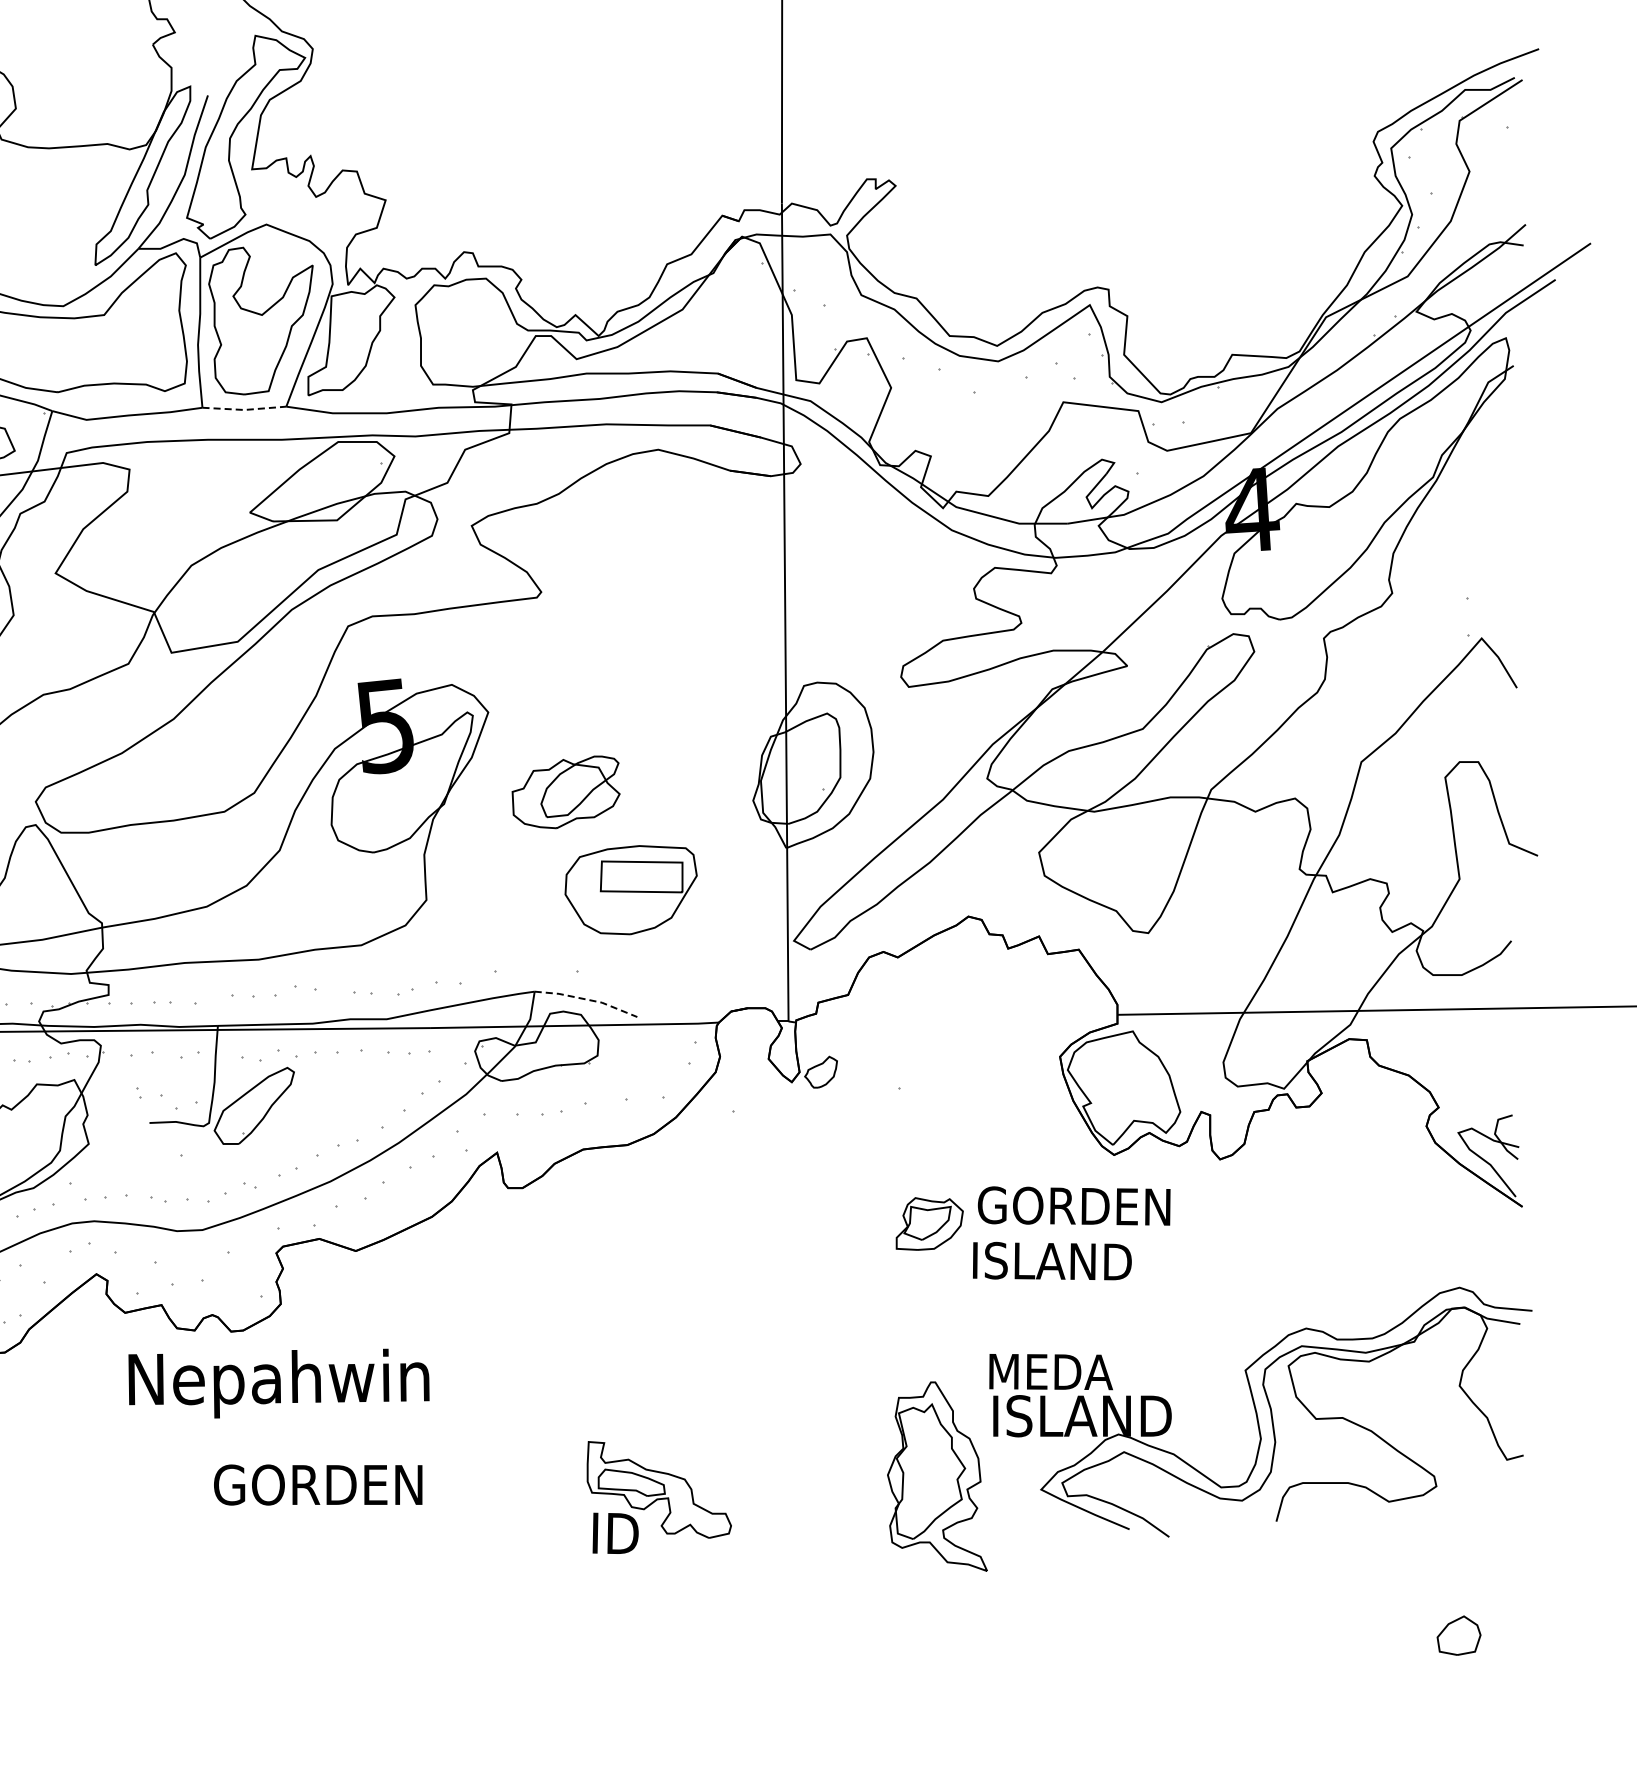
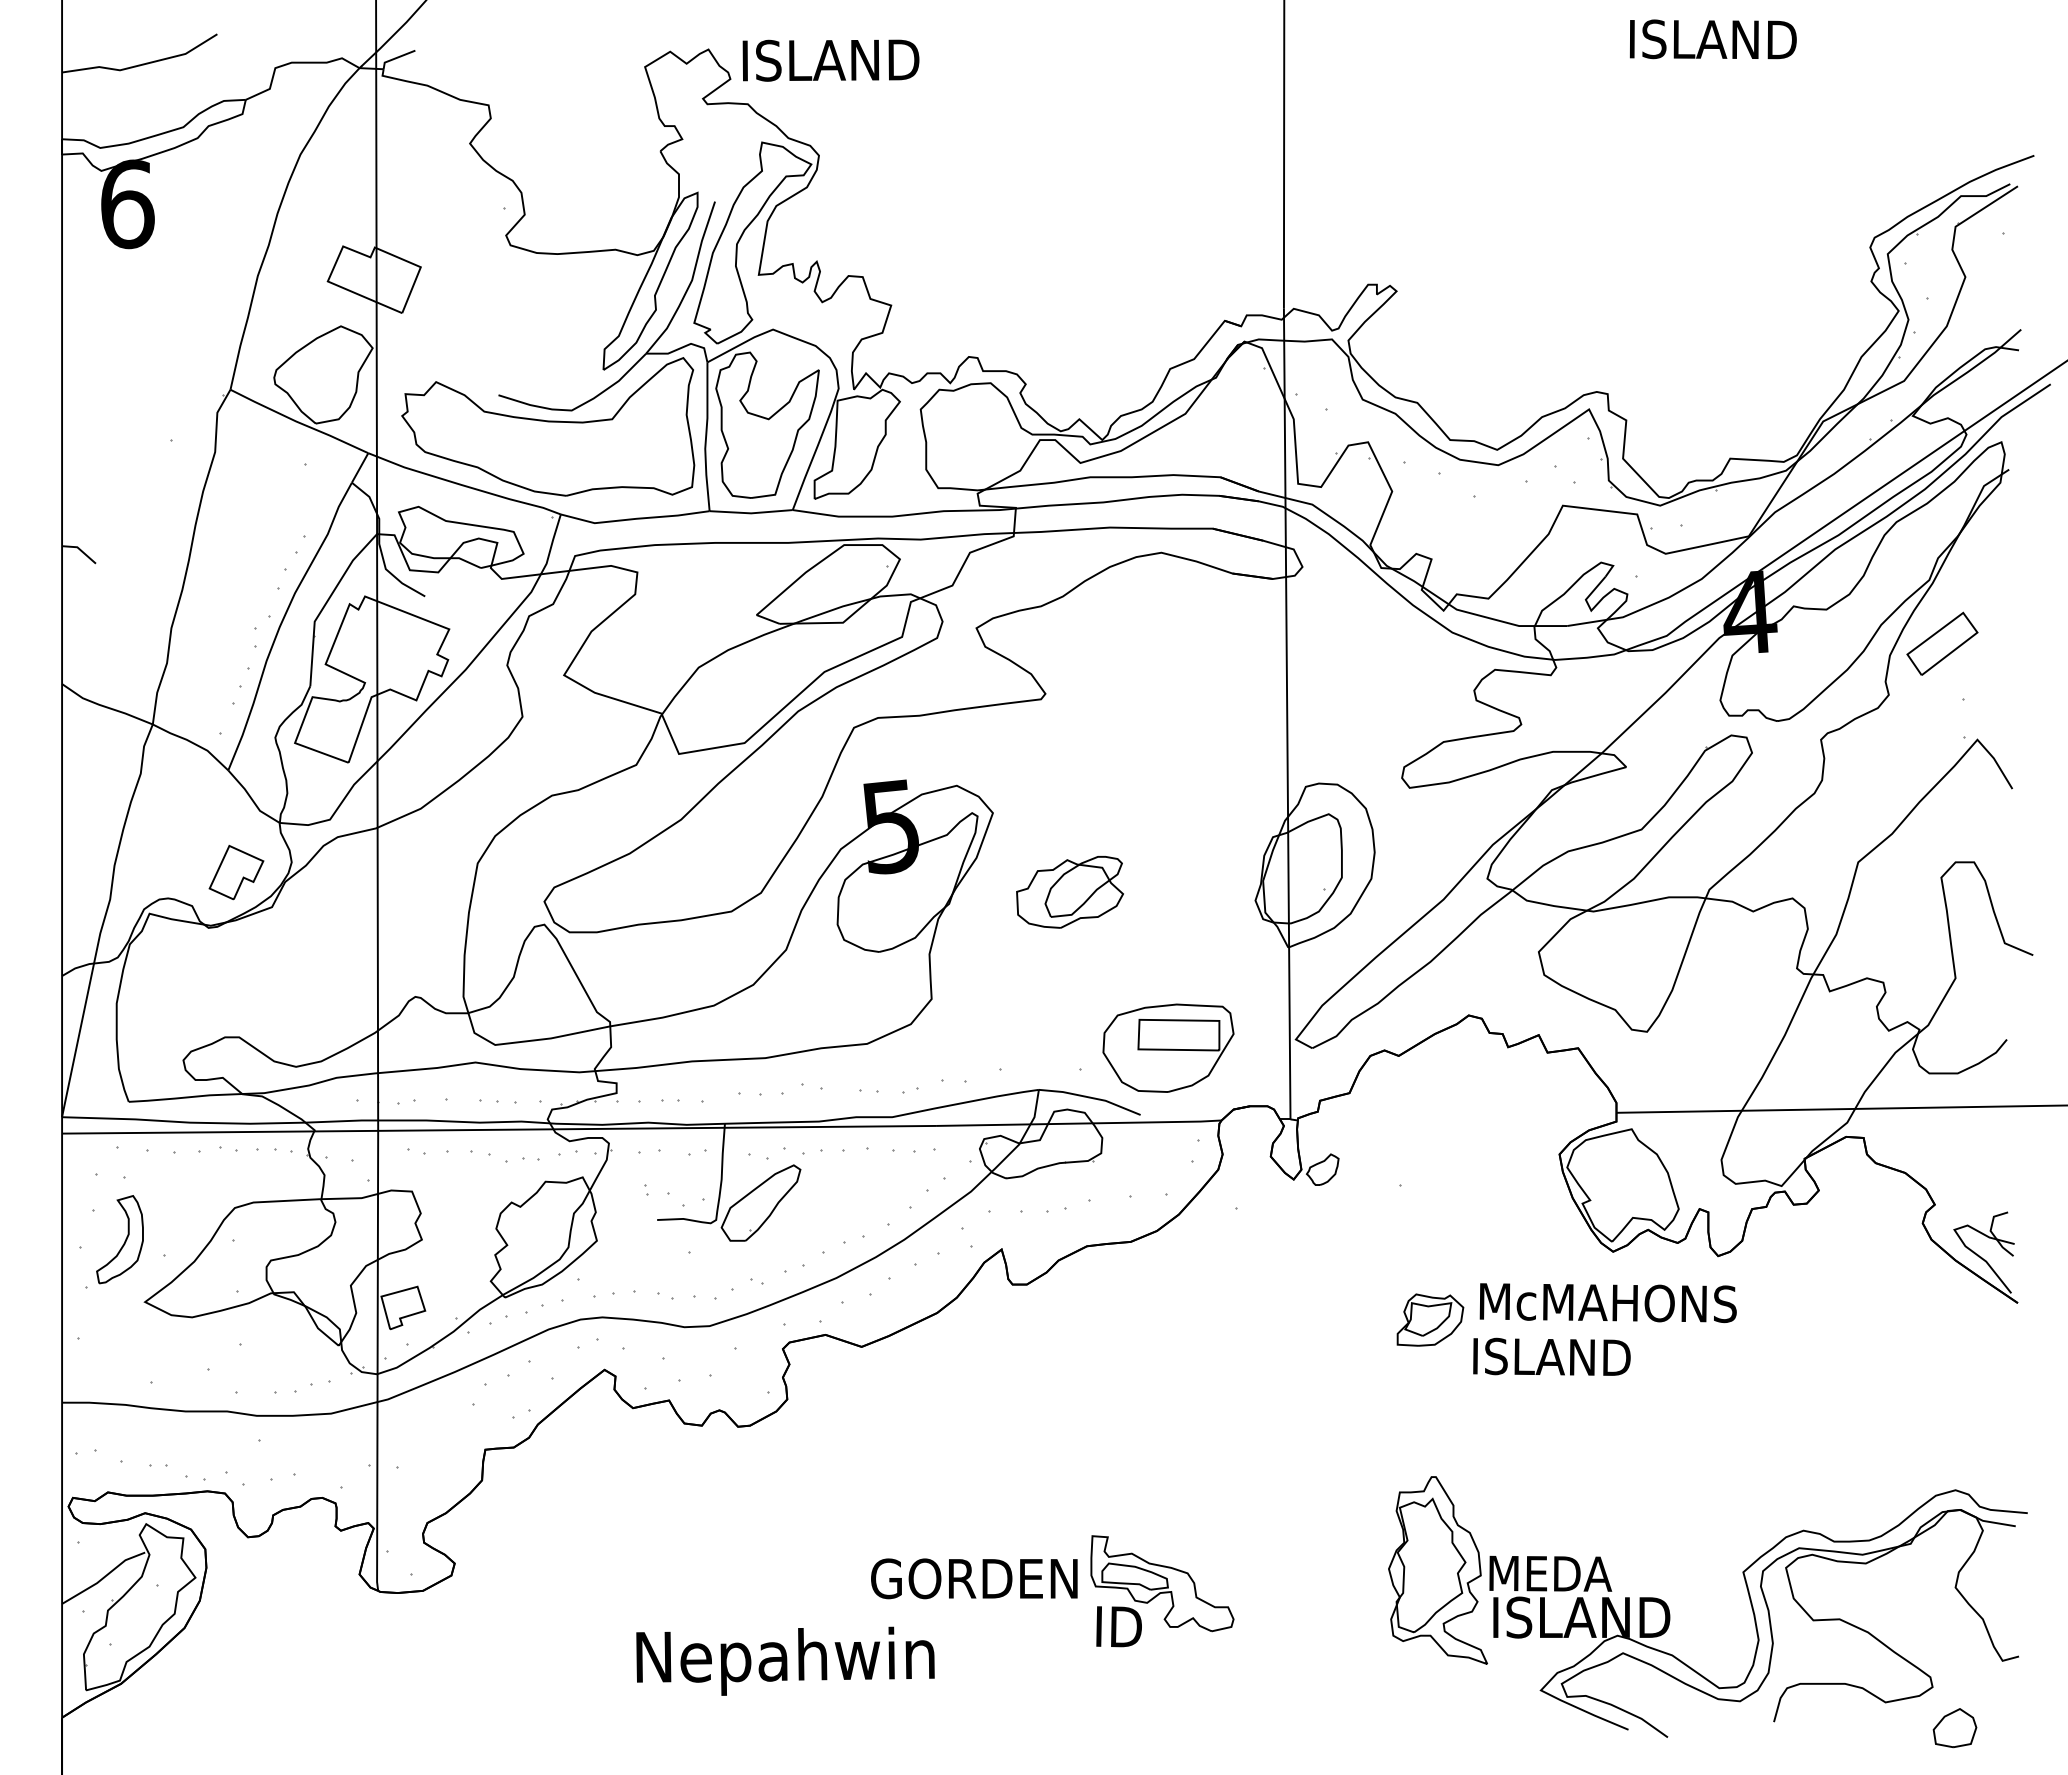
line: (244, 410) -> (751, 513), dashed -> solid
part: (1446, 541) -> (1942, 643), added
part: (631, 889) -> (1168, 1047), moved
line: (587, 999) -> (1091, 1097), dashed -> solid
text: (1108, 1206) -> (1607, 1302), GORDEN -> McMAHONS
text: (279, 1382) -> (785, 1660), moved
part: (1260, 1412) -> (1758, 1613), moved
text: (318, 1484) -> (974, 1578), moved

